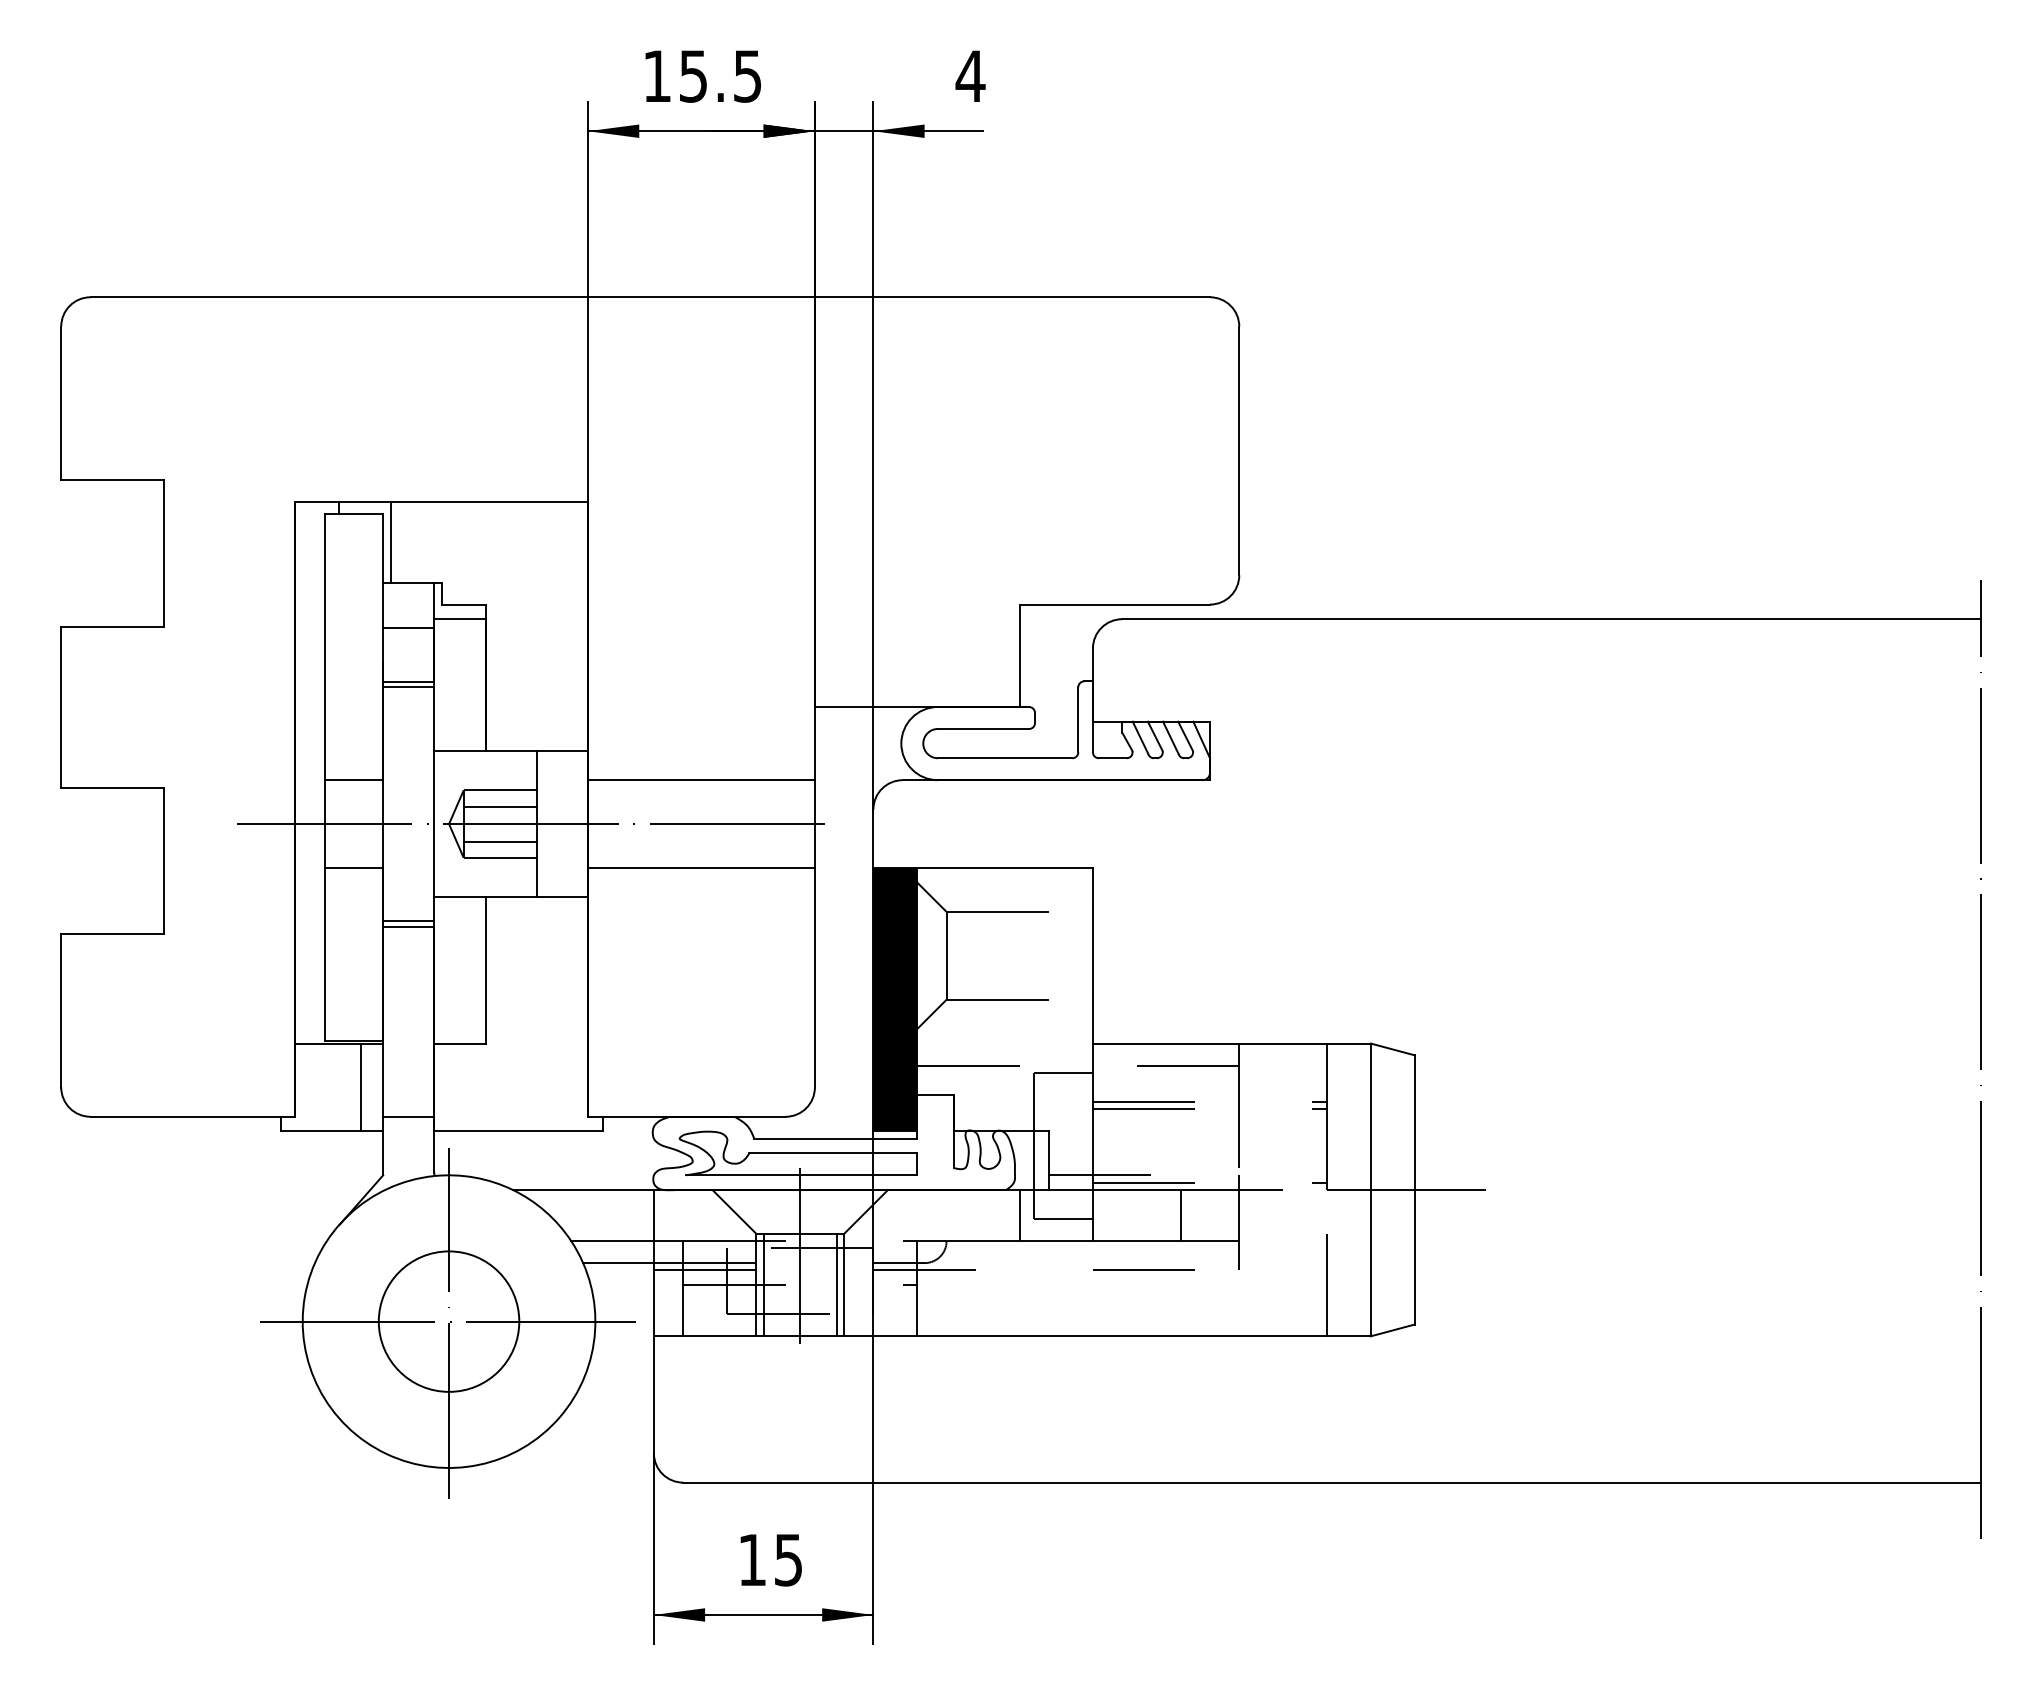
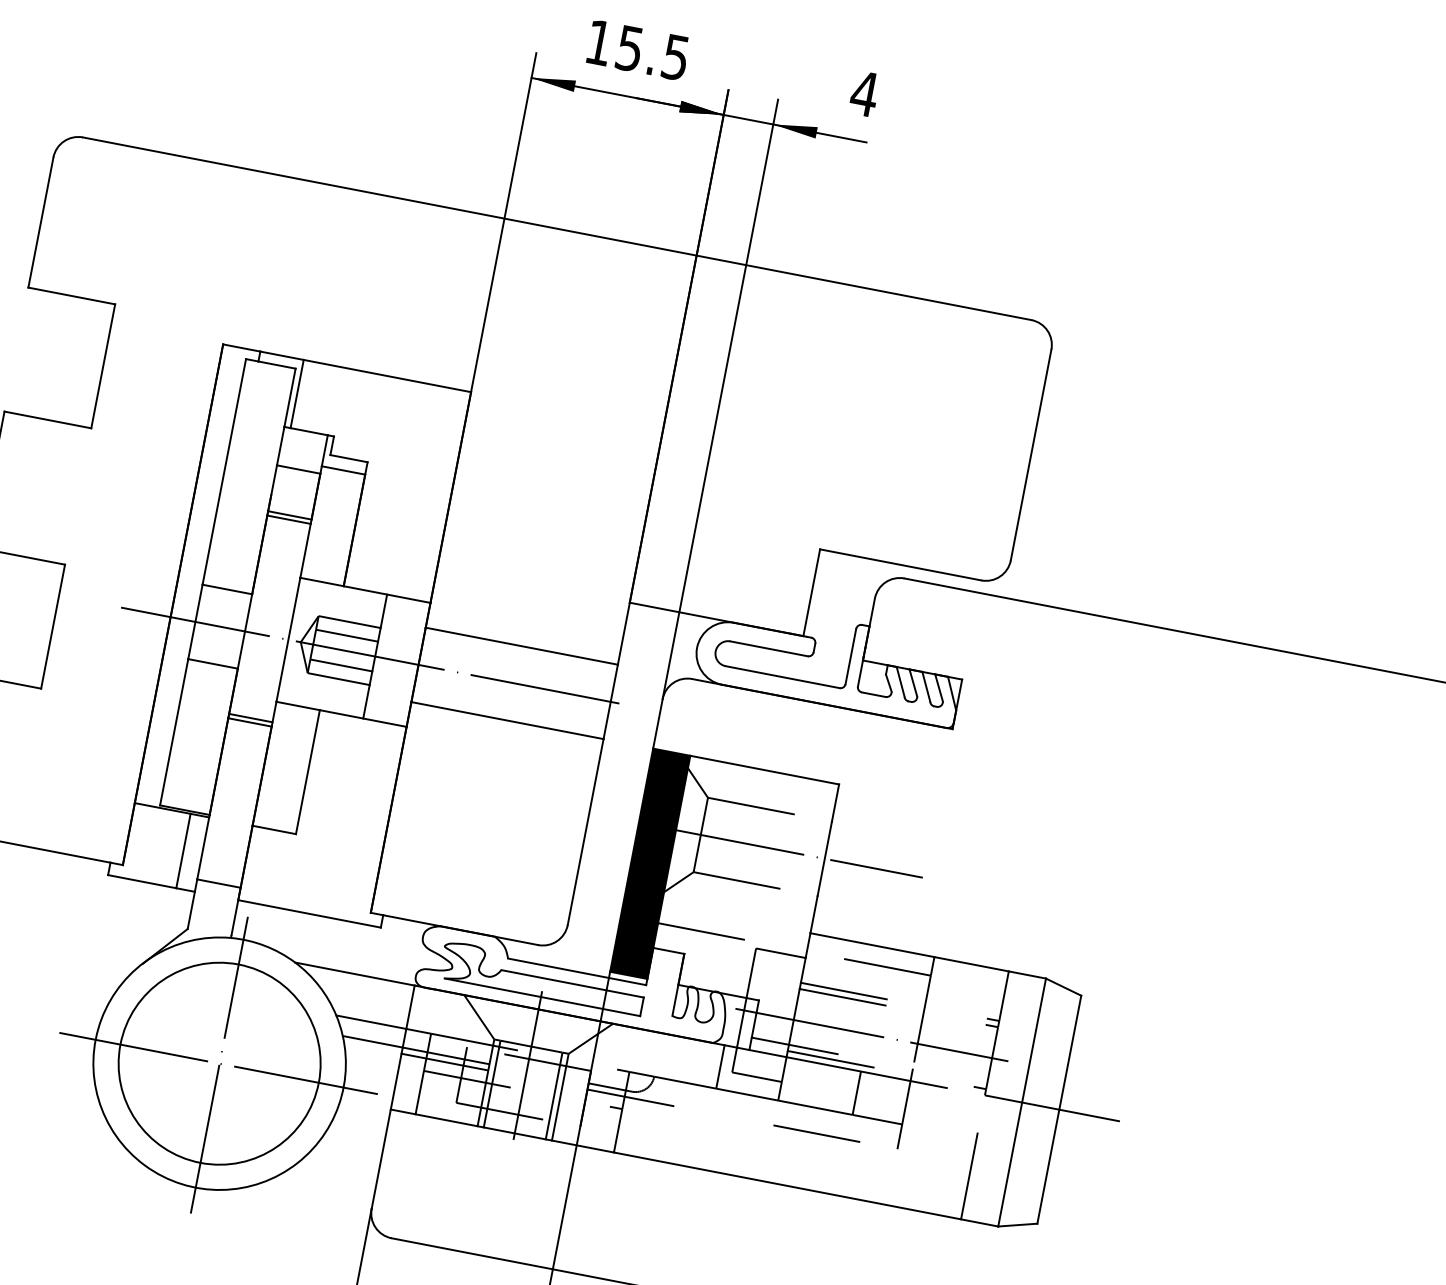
line: (1050, 955) -> (788, 851), added
line: (1185, 1146) -> (872, 1035), added
circle: (448, 1321) -> (219, 1063), size x1.67

